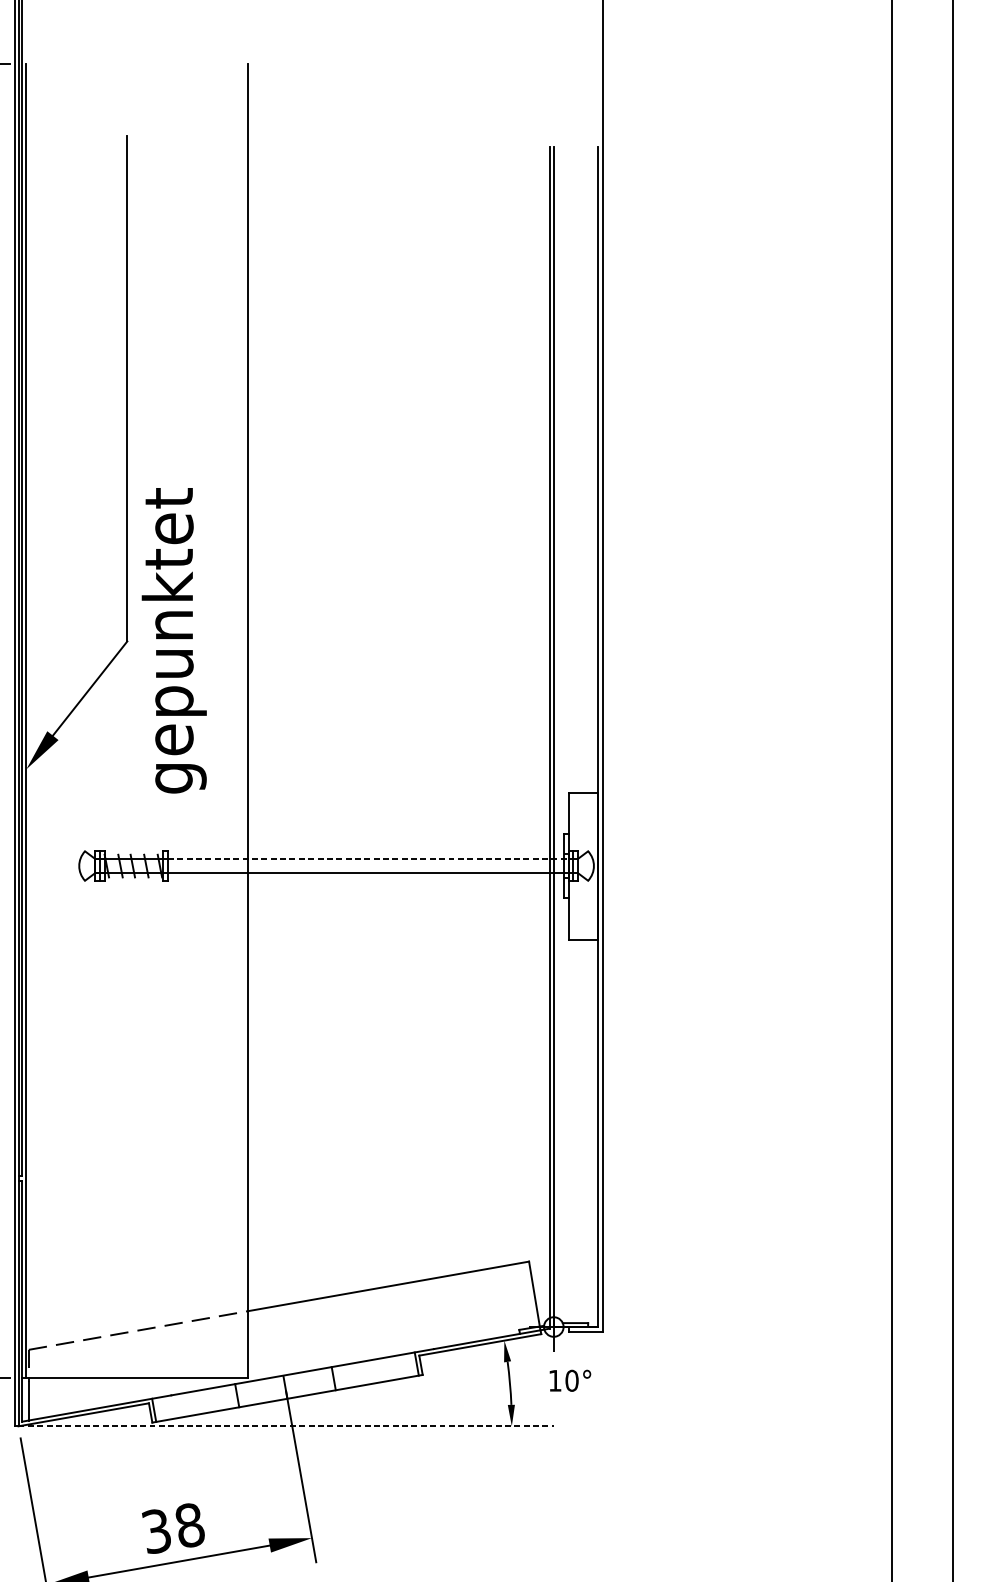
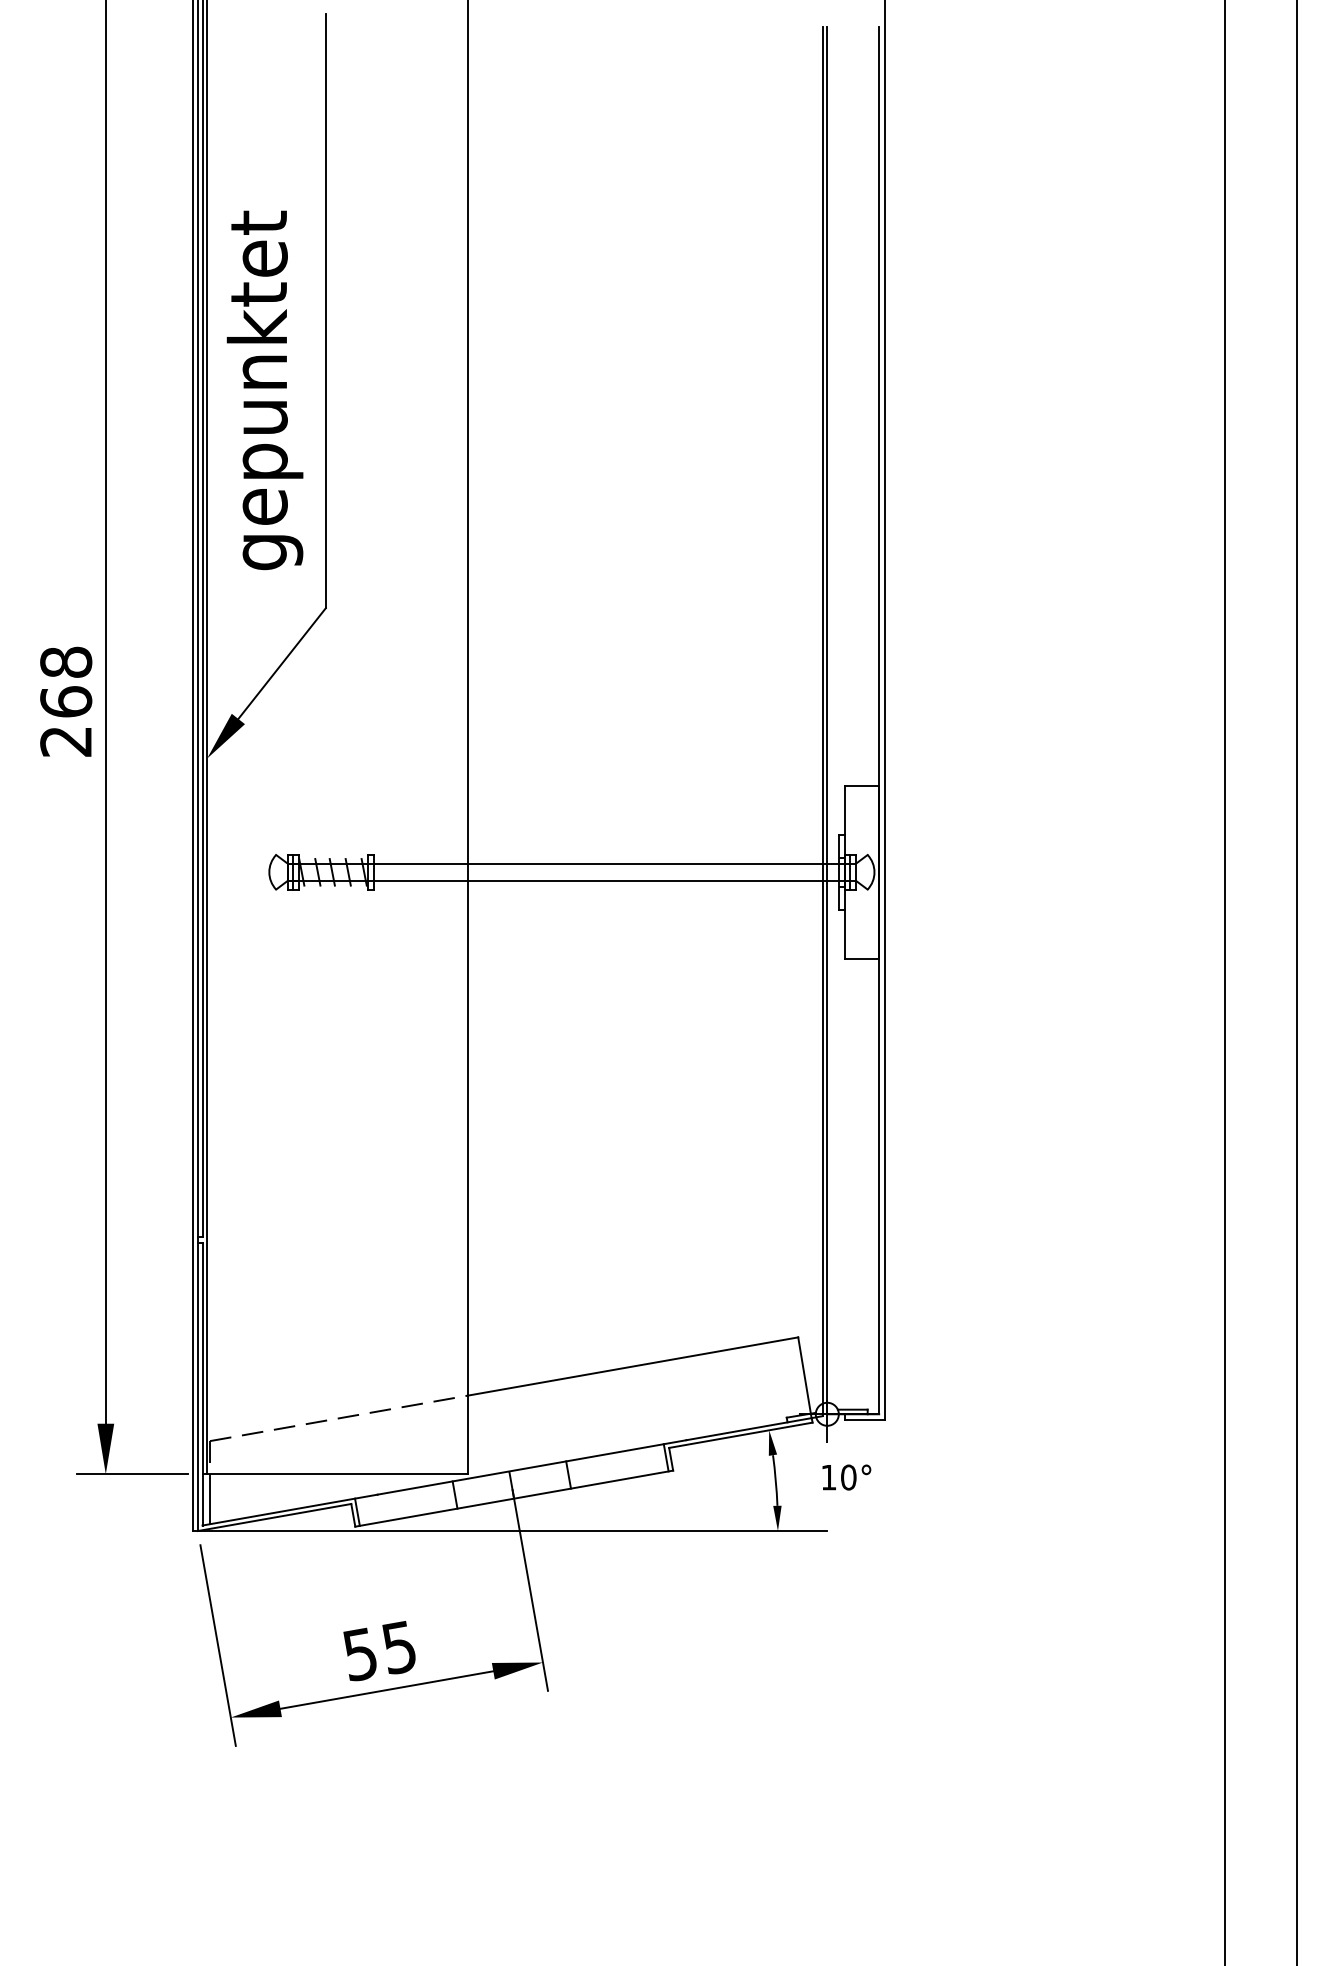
text: (173, 640) -> (264, 390), moved
line: (368, 858) -> (609, 863), dashed -> solid
line: (286, 1426) -> (512, 1531), dashed -> solid
text: (172, 1527) -> (379, 1650), 38 -> 55

